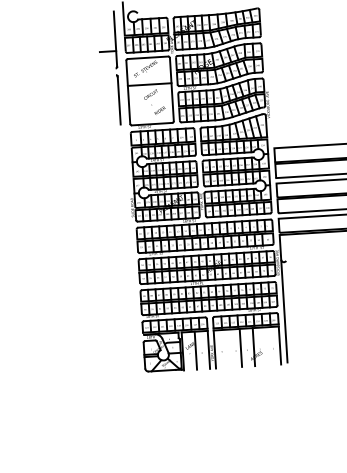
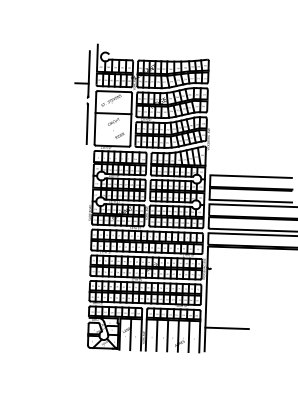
line: (311, 332) -> (226, 328), added
line: (266, 346) -> (188, 336), added
line: (227, 347) -> (156, 334), added

